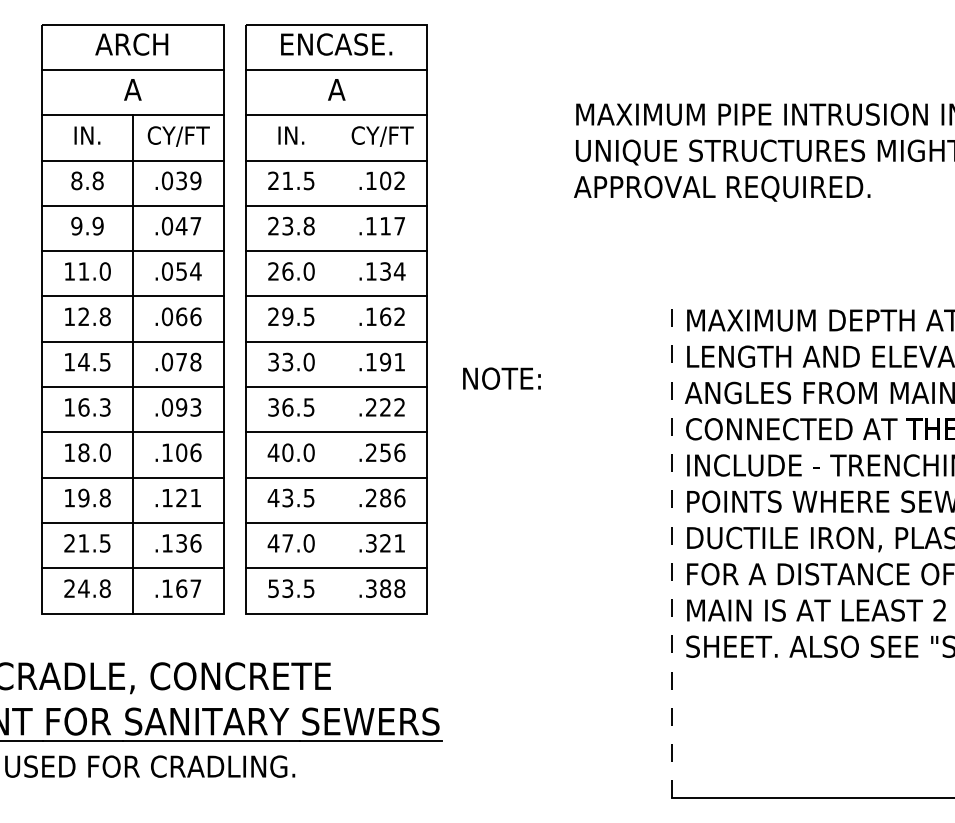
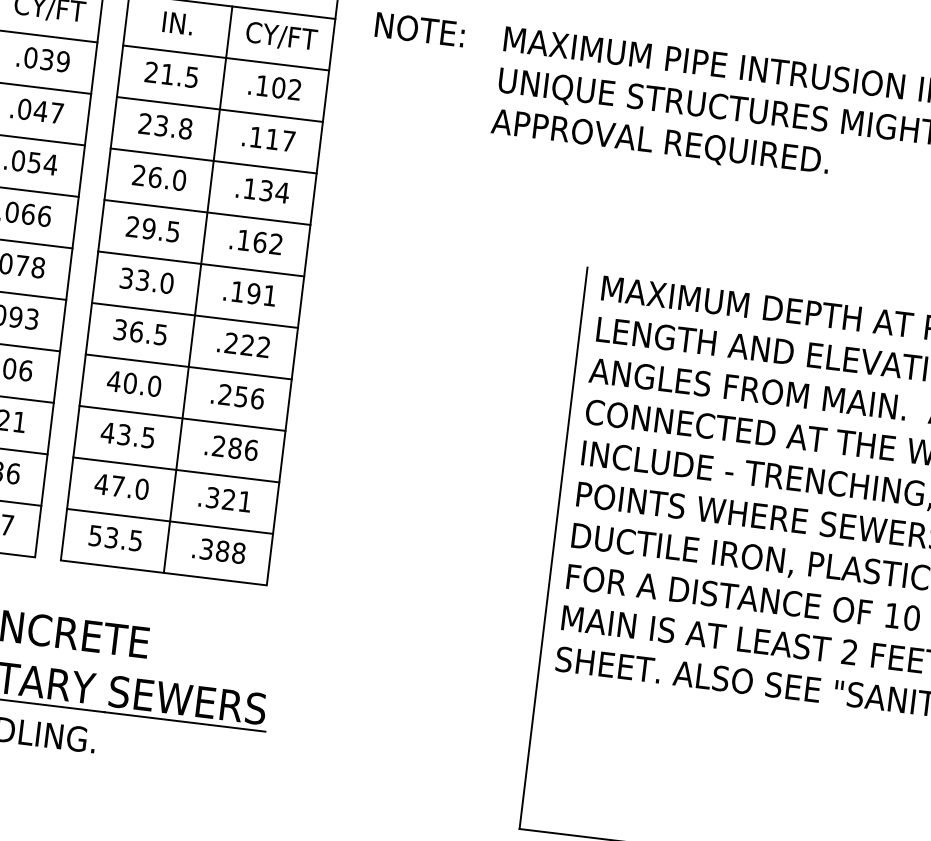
line: (336, 364) -> (197, 289), added
text: (501, 378) -> (419, 29), moved
line: (672, 550) -> (554, 547), dashed -> solid

